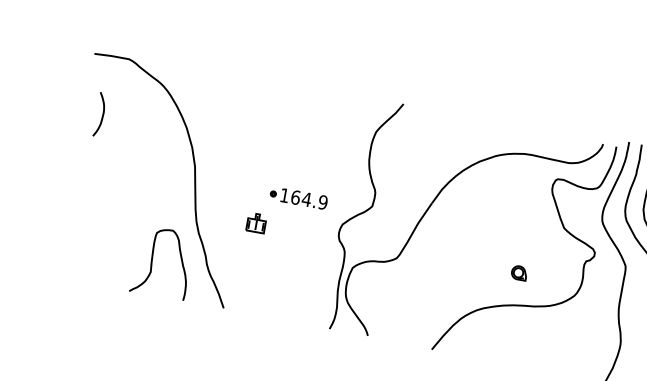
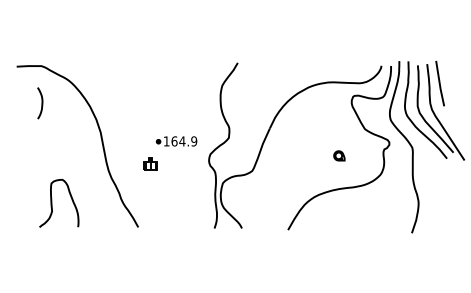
curve: (101, 115) -> (41, 103), moved
curve: (153, 259) -> (52, 202), moved
part: (519, 272) -> (339, 155), moved

